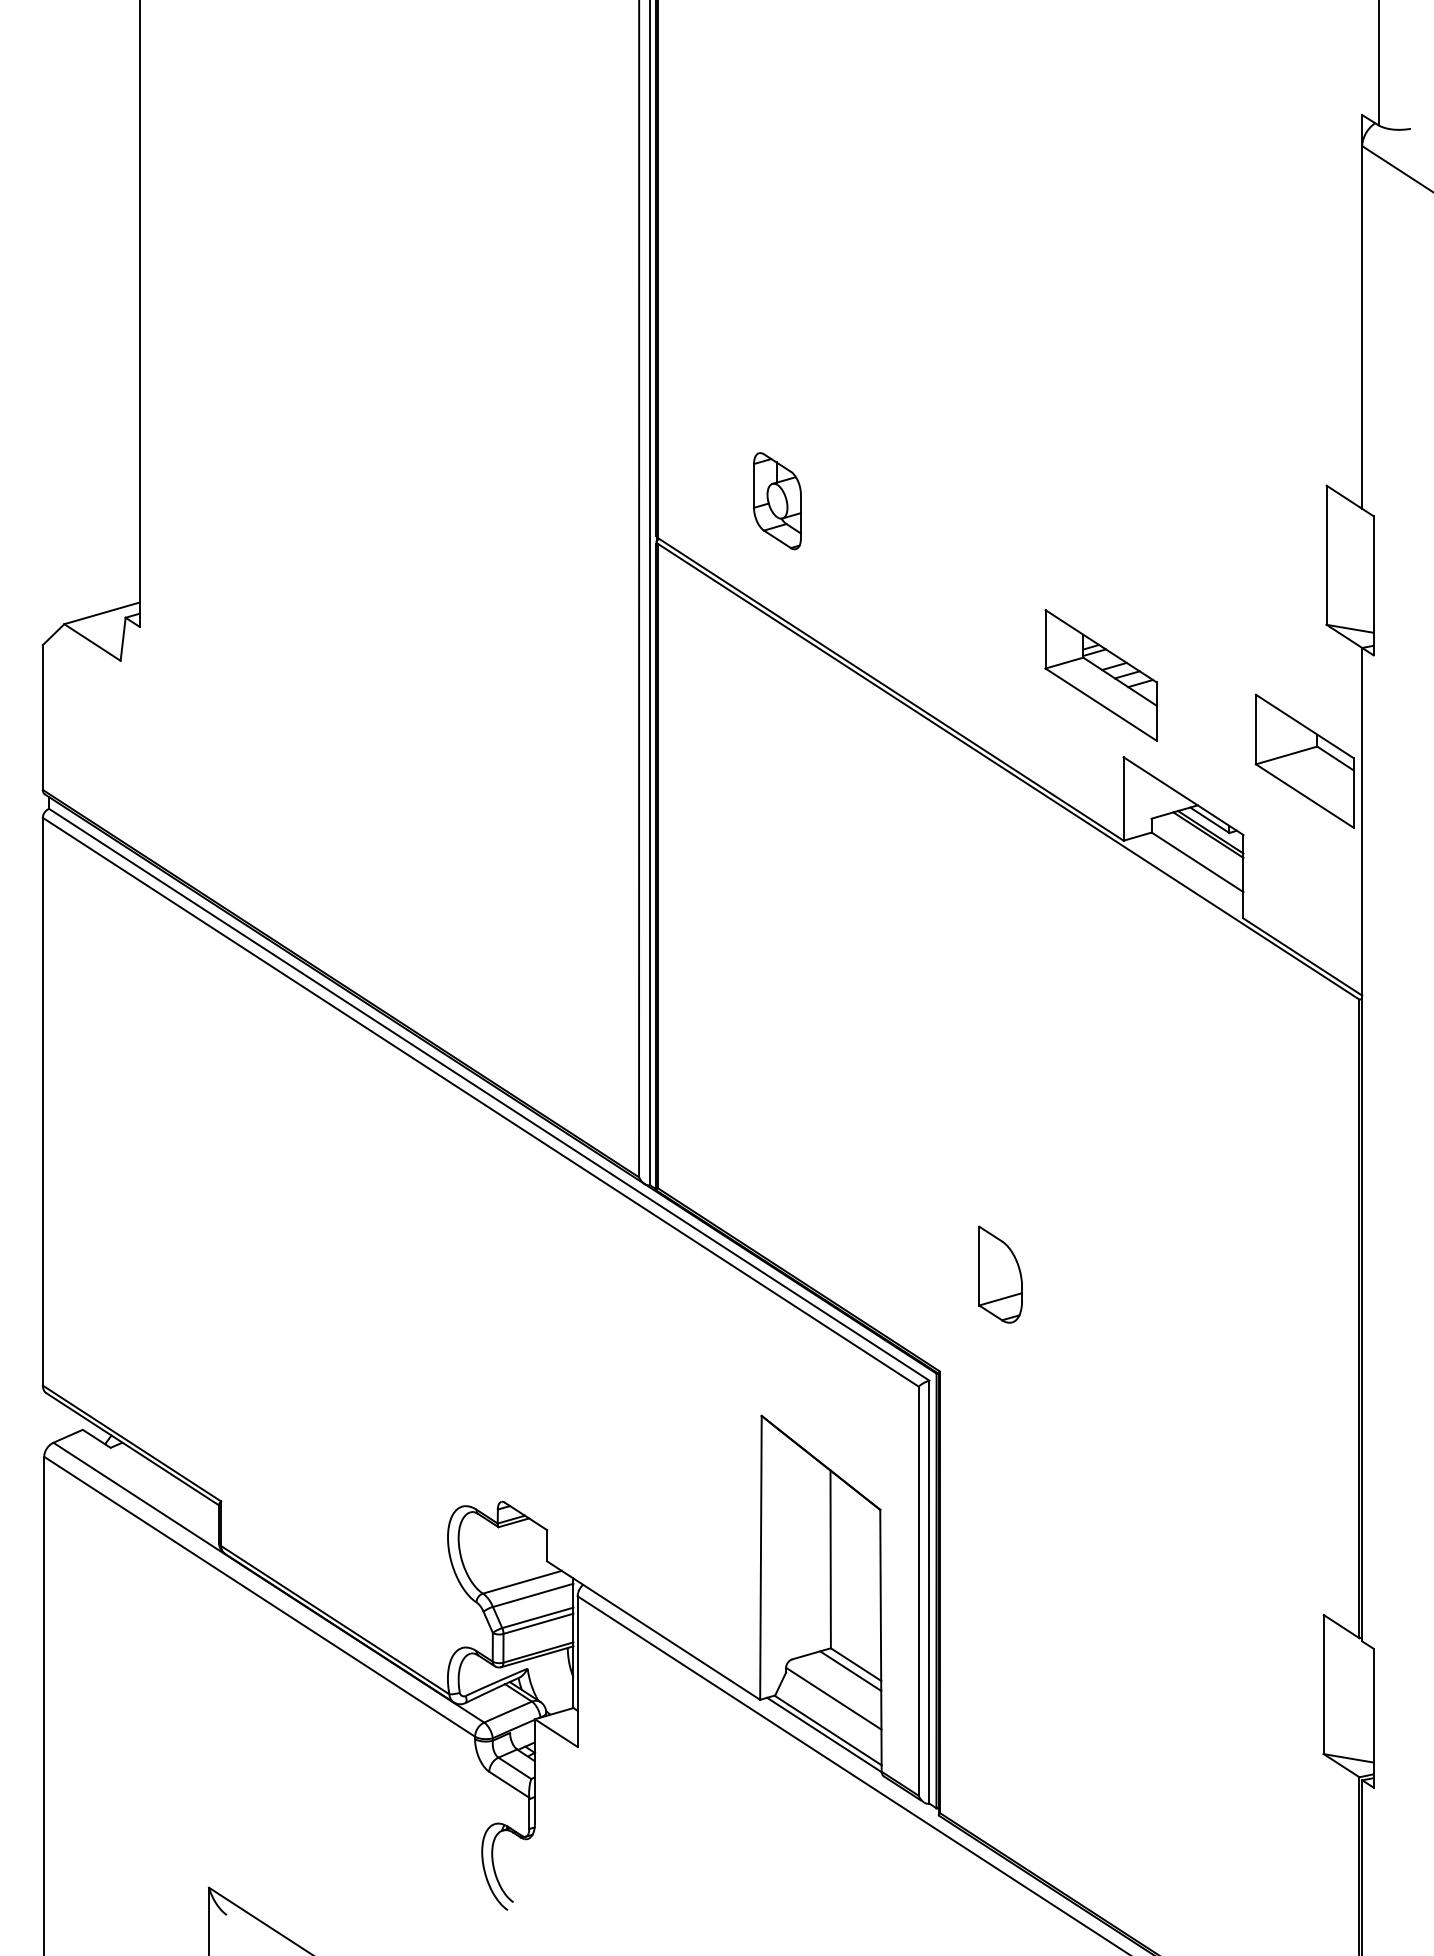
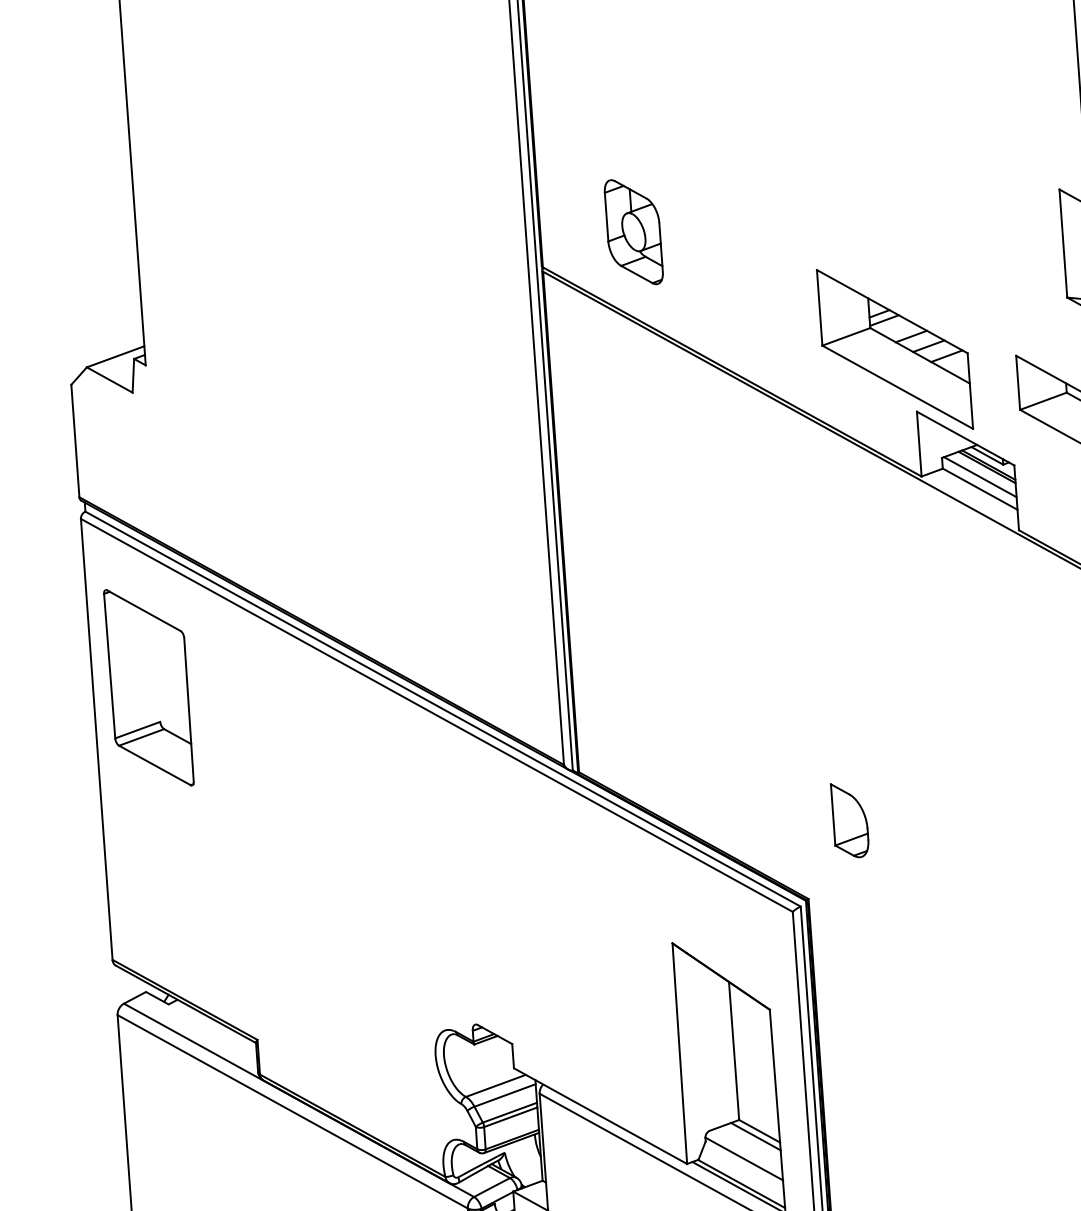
part: (777, 500) -> (633, 231), size x1.43
part: (1100, 675) -> (894, 349), size x1.67
line: (1198, 846) -> (980, 476), added
part: (114, 1040) -> (149, 687), added

